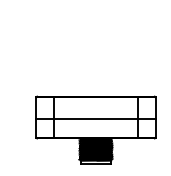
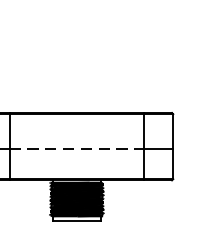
line: (95, 119) -> (76, 149), solid -> dashed

